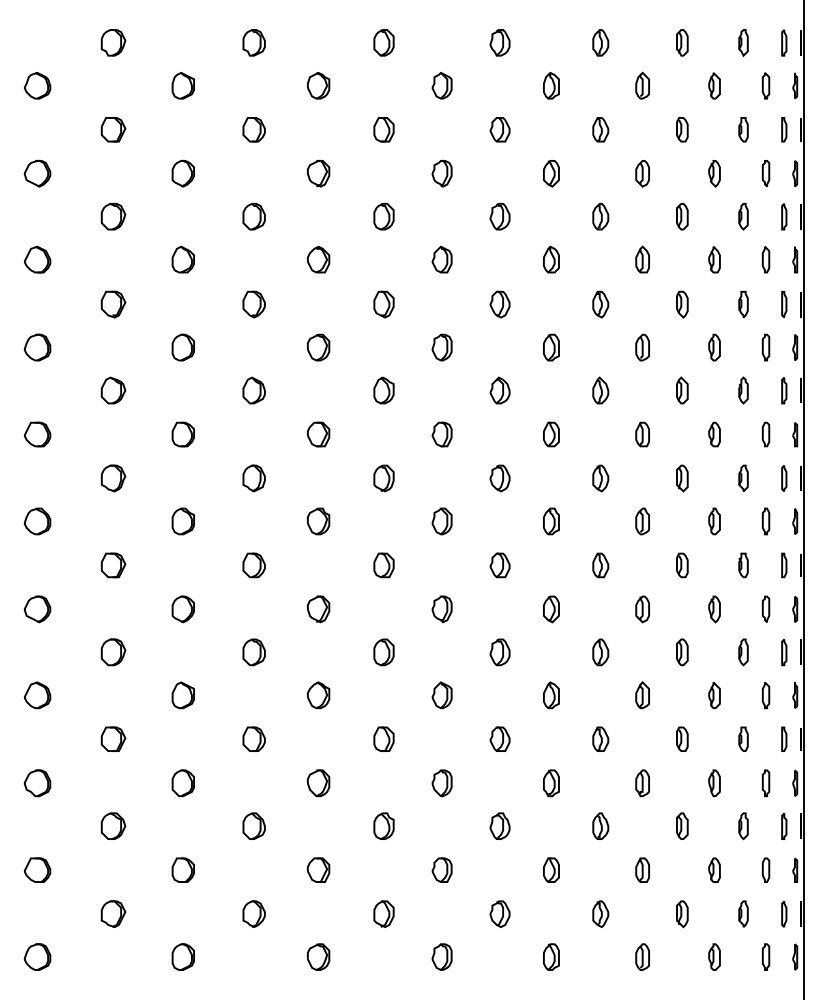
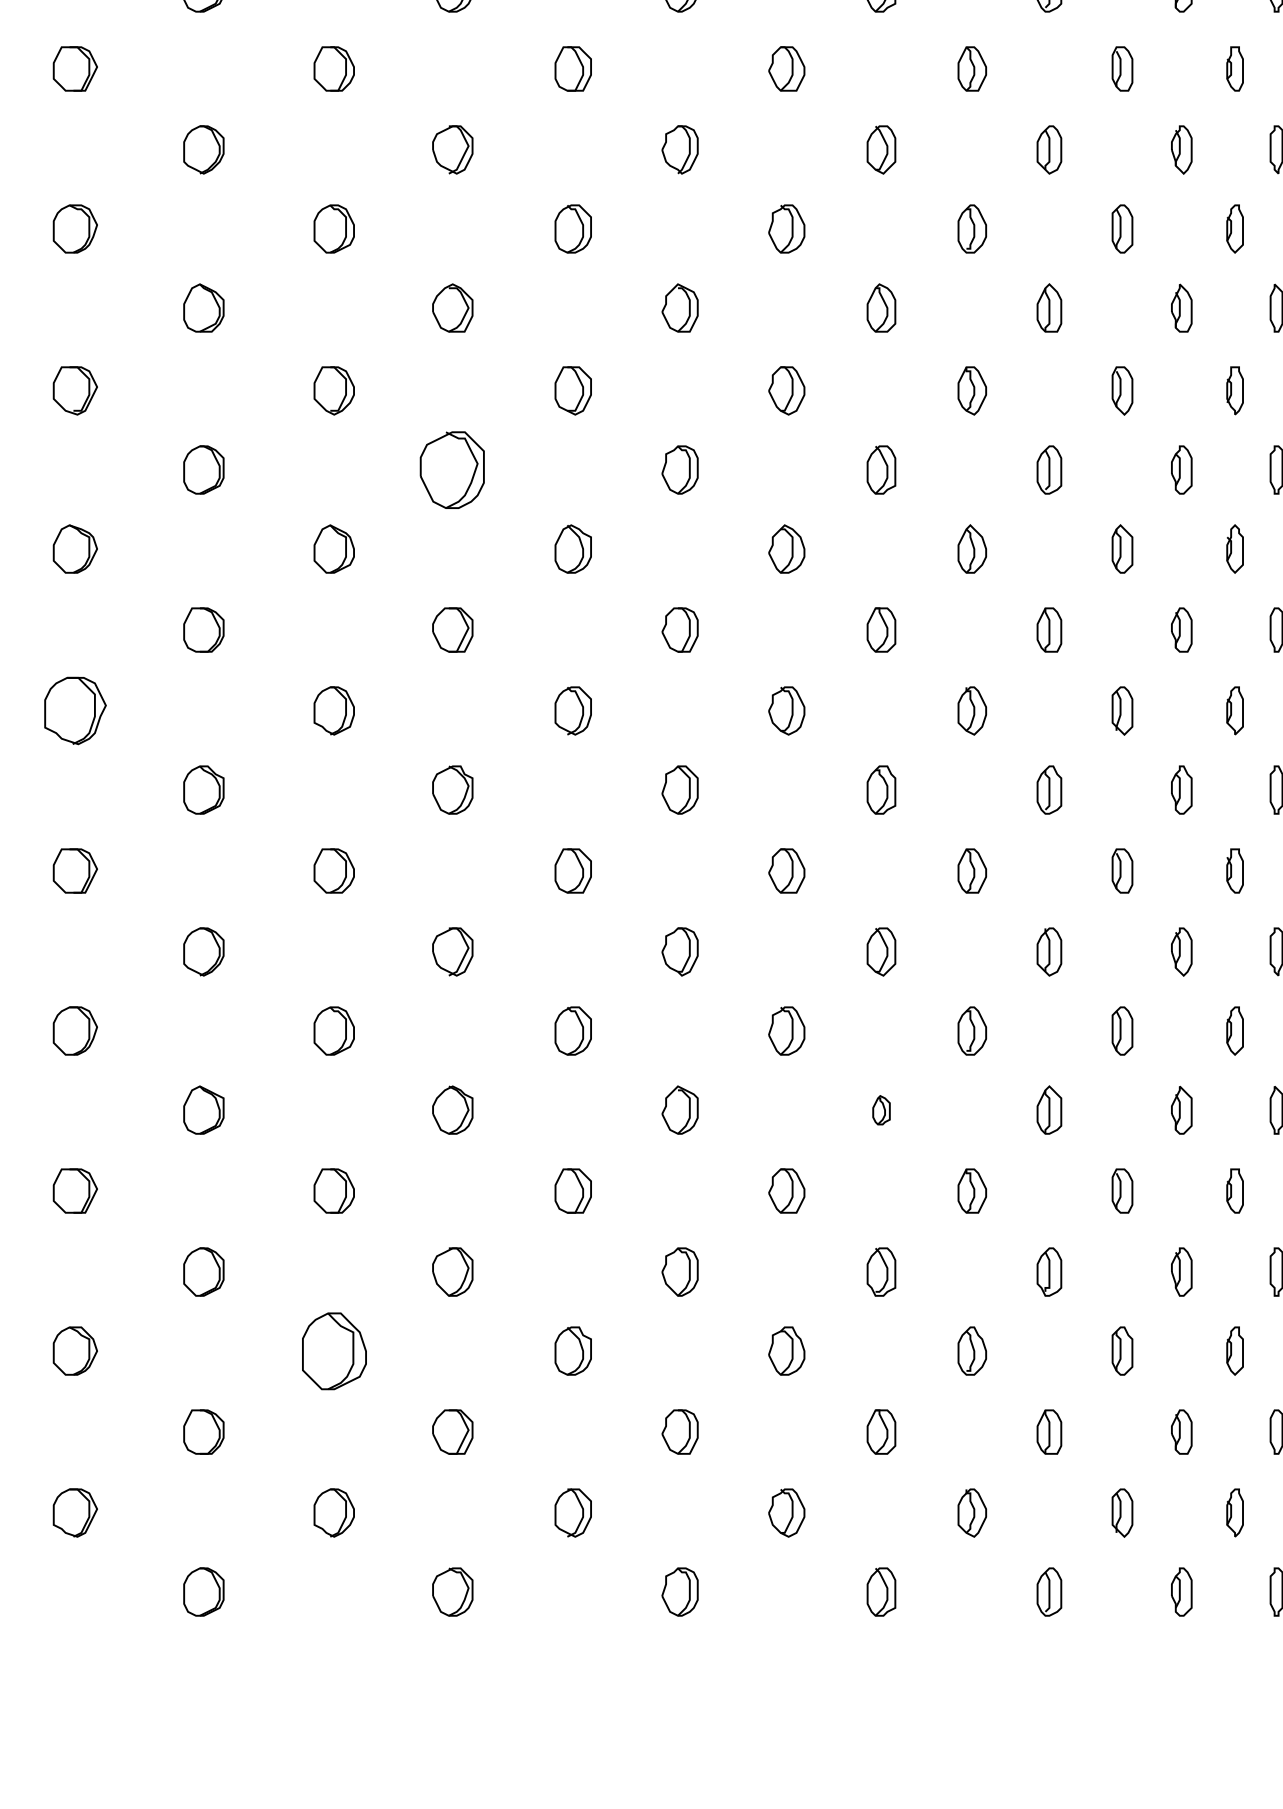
part: (318, 347) -> (452, 469), size x1.6
part: (113, 478) -> (75, 710), size x1.4
part: (551, 695) -> (881, 1110), size x0.6
part: (253, 825) -> (333, 1349), size x1.6

